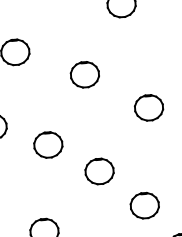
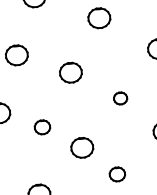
part: (148, 107) -> (120, 98), size x0.6
part: (48, 145) -> (42, 127), size x0.7
part: (144, 205) -> (117, 174), size x0.7

